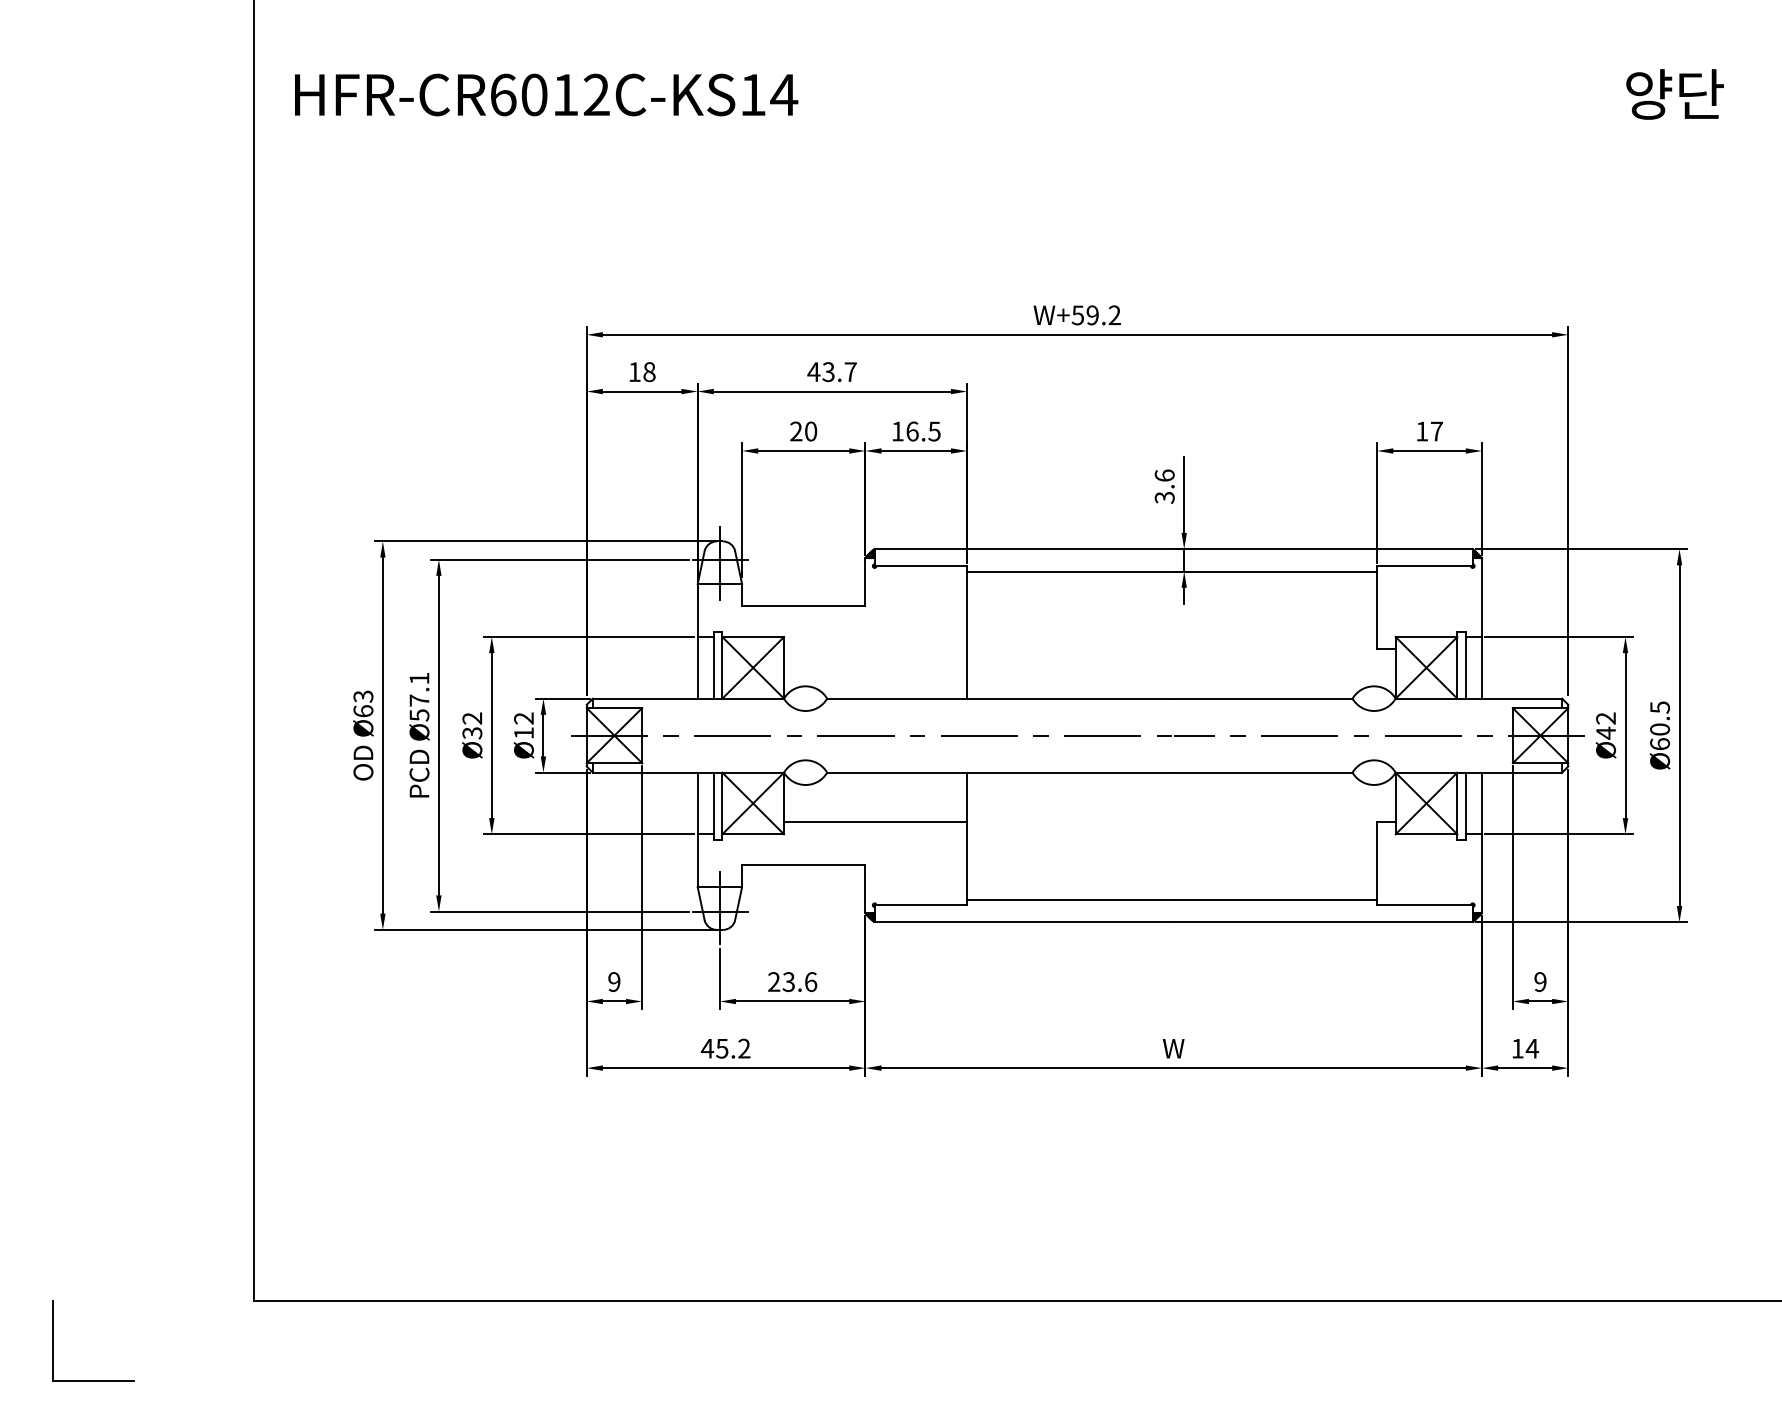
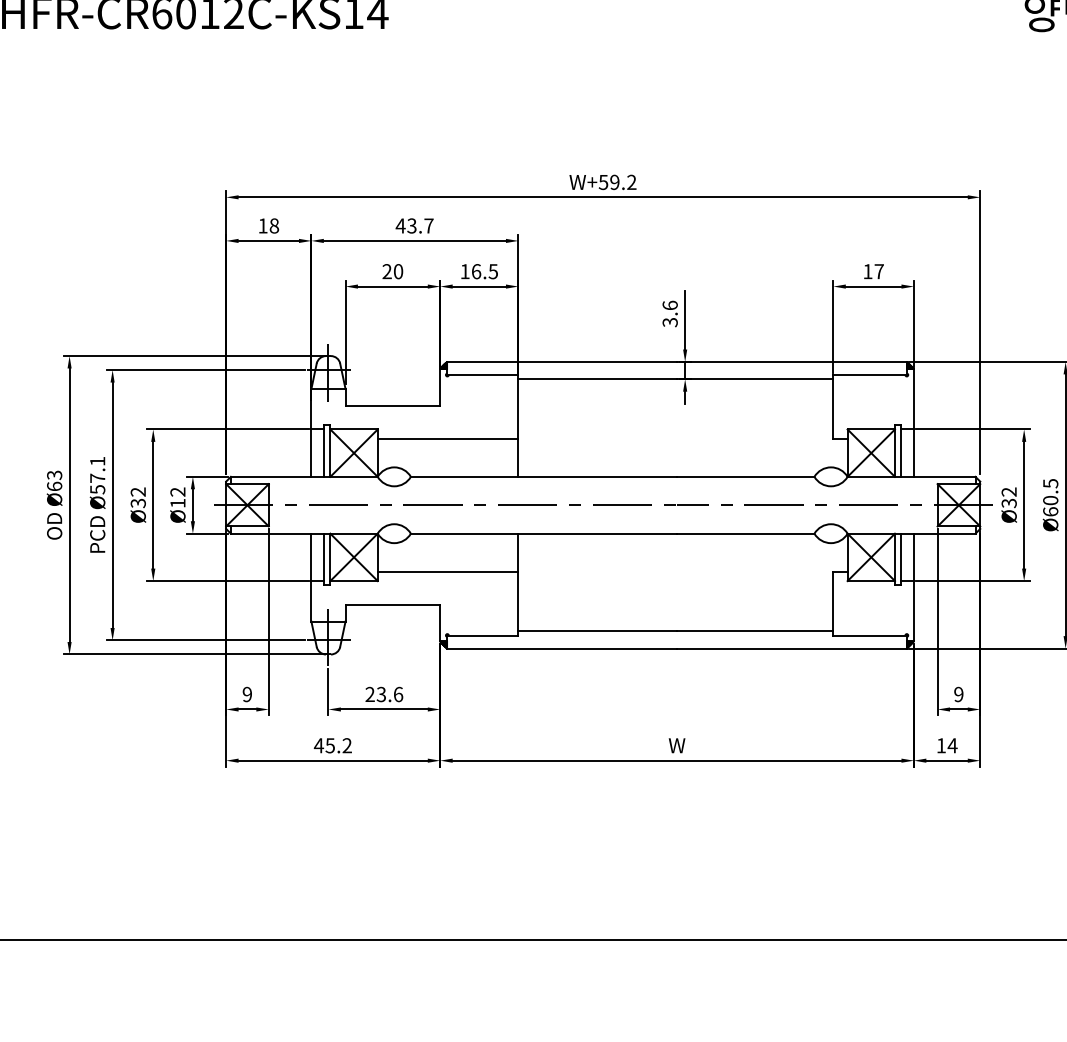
line: (875, 649) -> (448, 439), added
text: (1606, 732) -> (1009, 502), Ø42 -> Ø32

